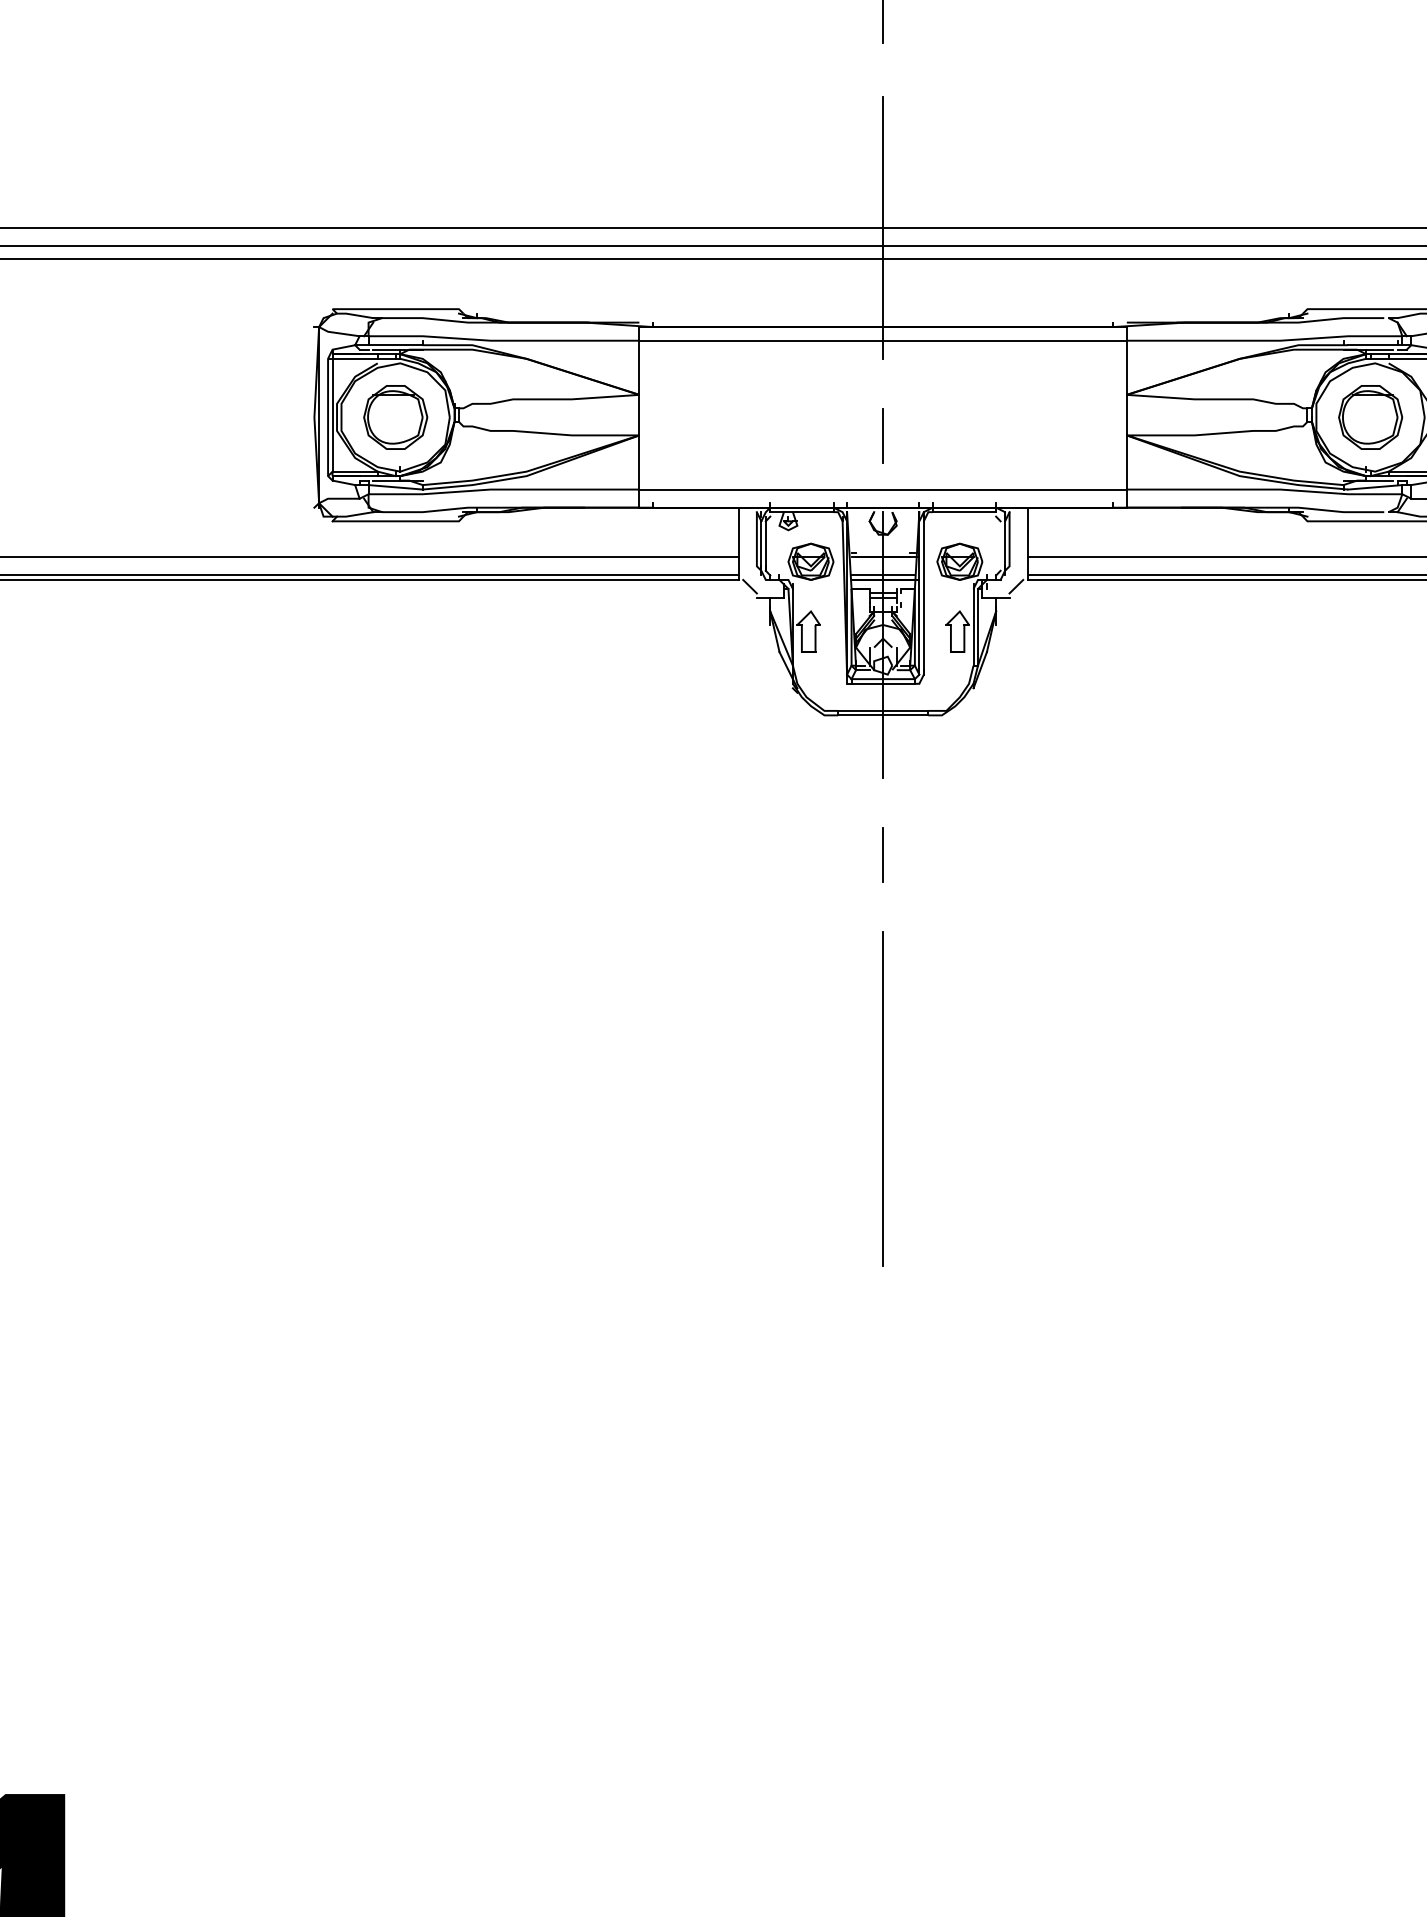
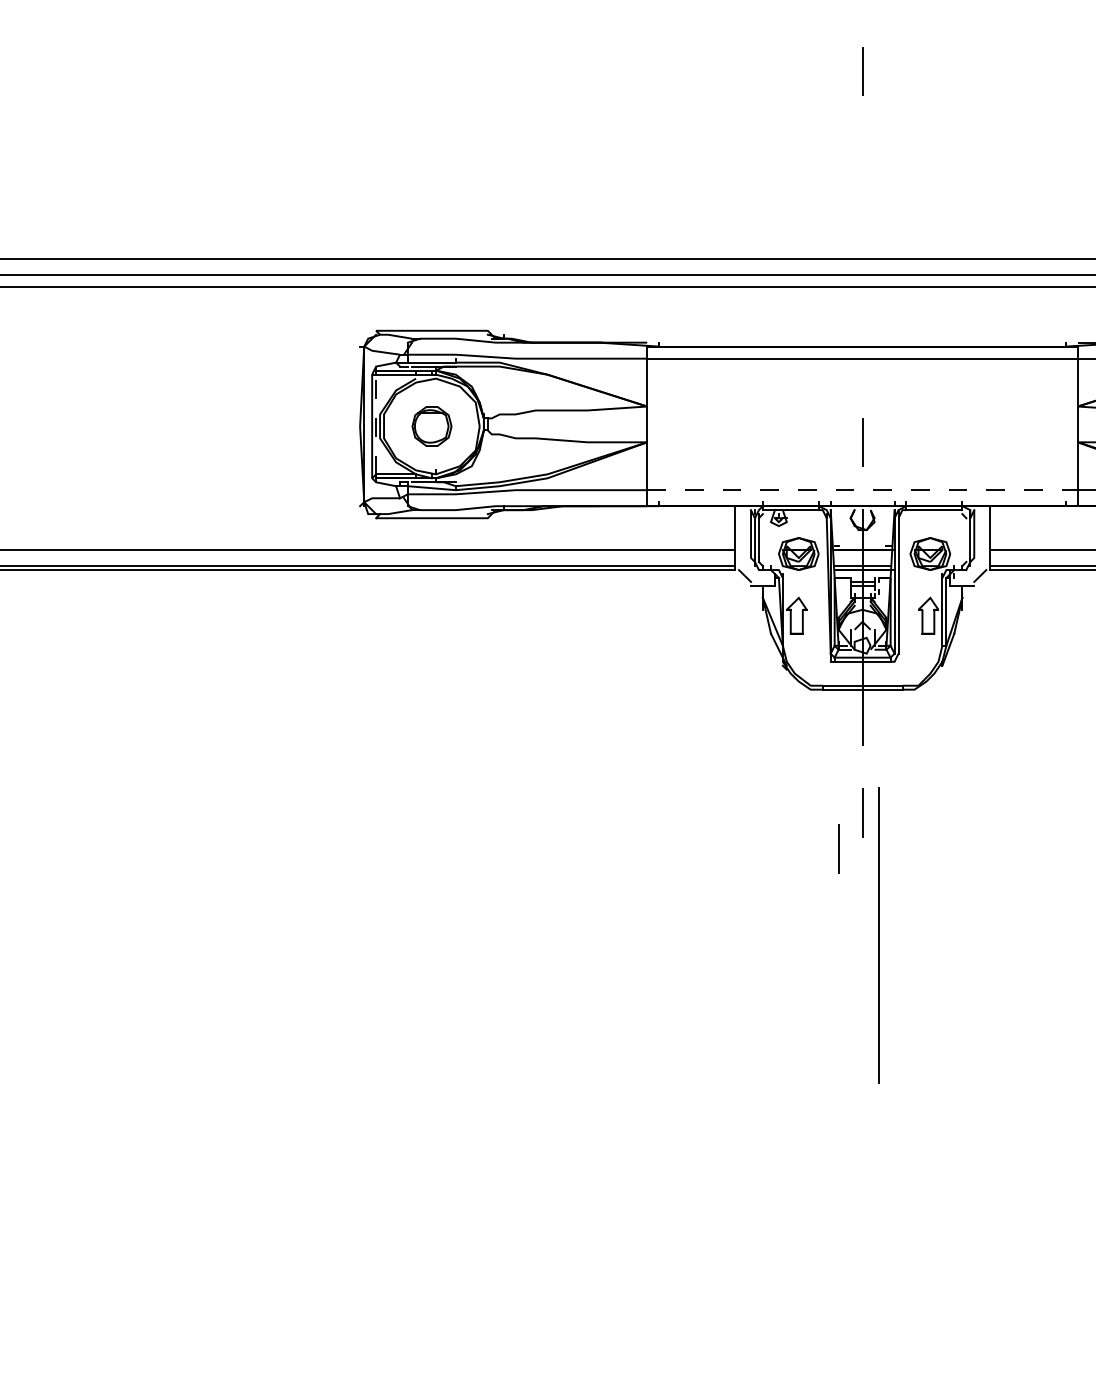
line: (883, 227) -> (862, 258), removed
line: (332, 414) -> (376, 423), solid -> dashed
part: (395, 417) -> (431, 426), size x0.7
line: (883, 489) -> (862, 490), solid -> dashed
line: (855, 894) -> (838, 847), added
line: (882, 1098) -> (877, 935), moved

